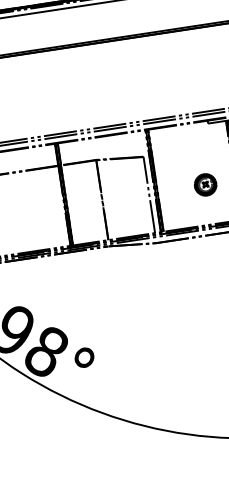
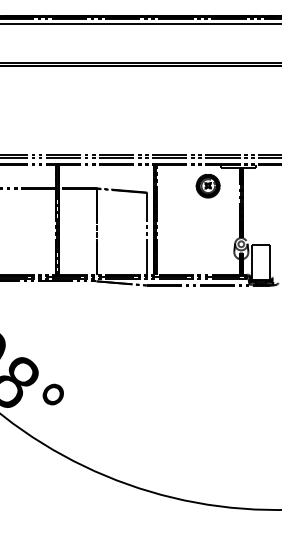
part: (204, 184) -> (207, 185), moved

